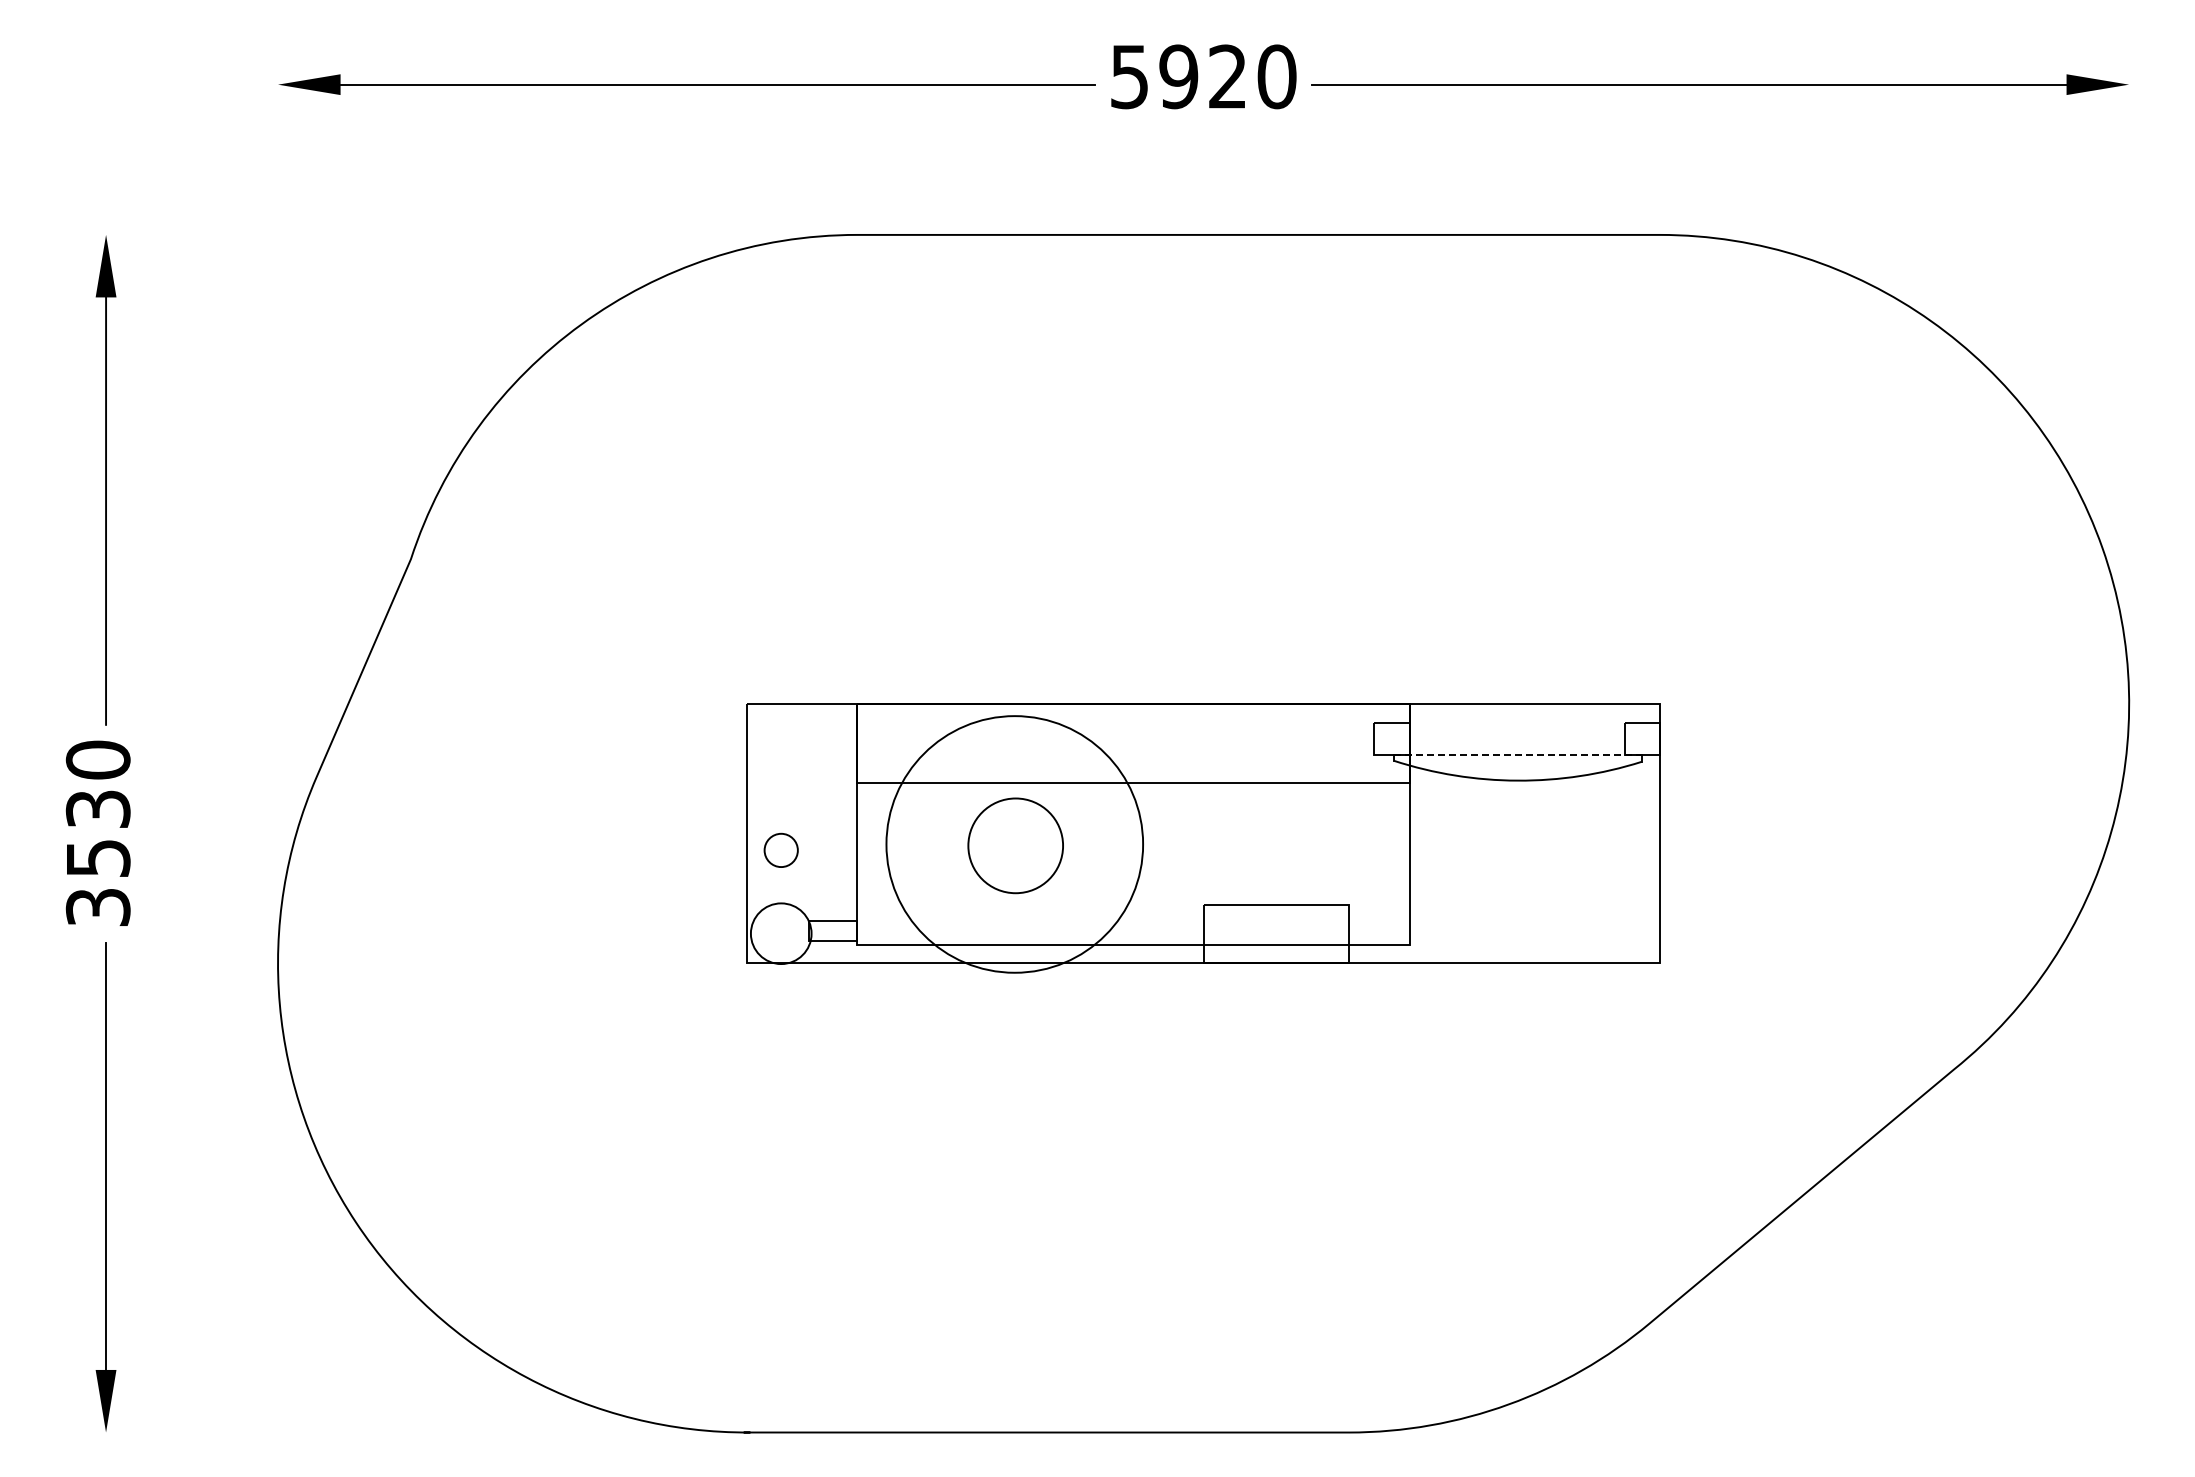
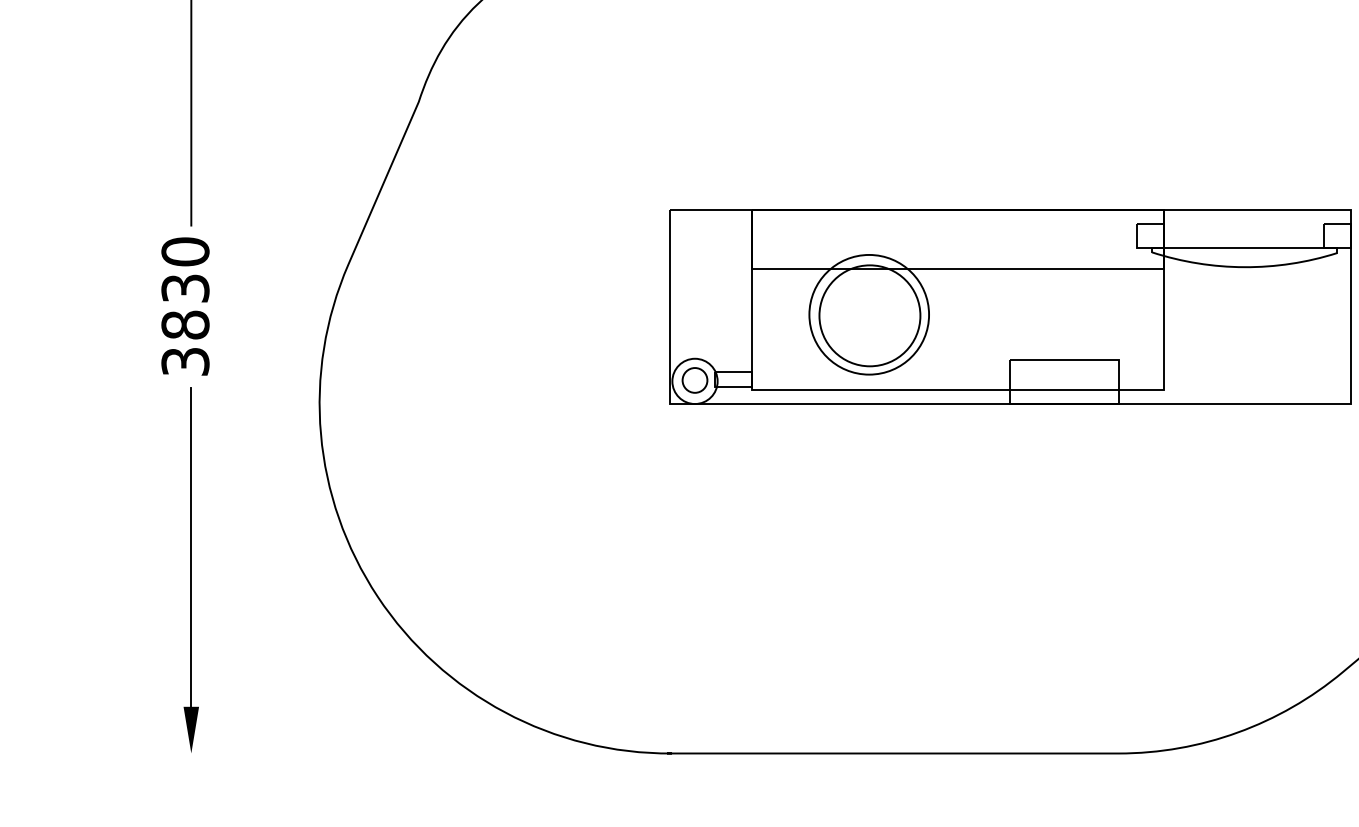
line: (1517, 754) -> (1244, 247), dashed -> solid
circle: (1014, 844) -> (869, 314), size x0.62
circle: (1015, 845) -> (869, 315), size x1.43
circle: (780, 849) -> (694, 379), moved
text: (97, 858) -> (184, 325), 3530 -> 3830

